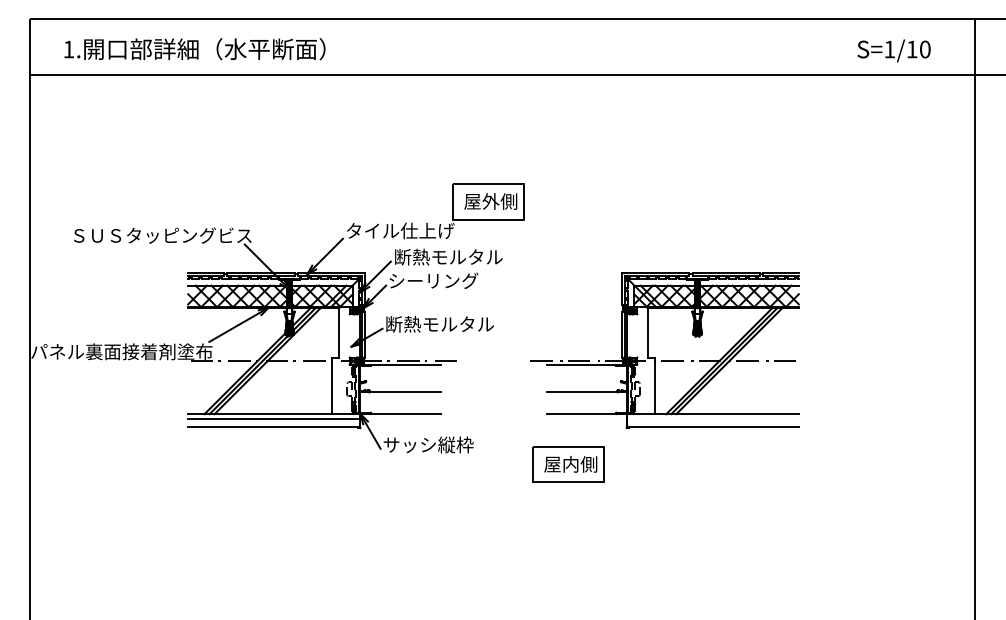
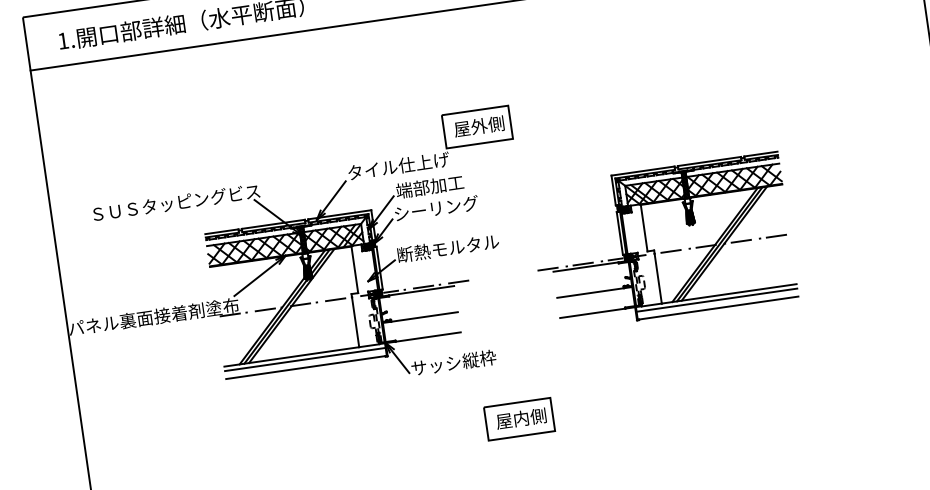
text: (448, 256) -> (447, 183), 断熱モルタル -> 端部加工
line: (712, 418) -> (716, 299), added
part: (568, 464) -> (519, 419), moved

